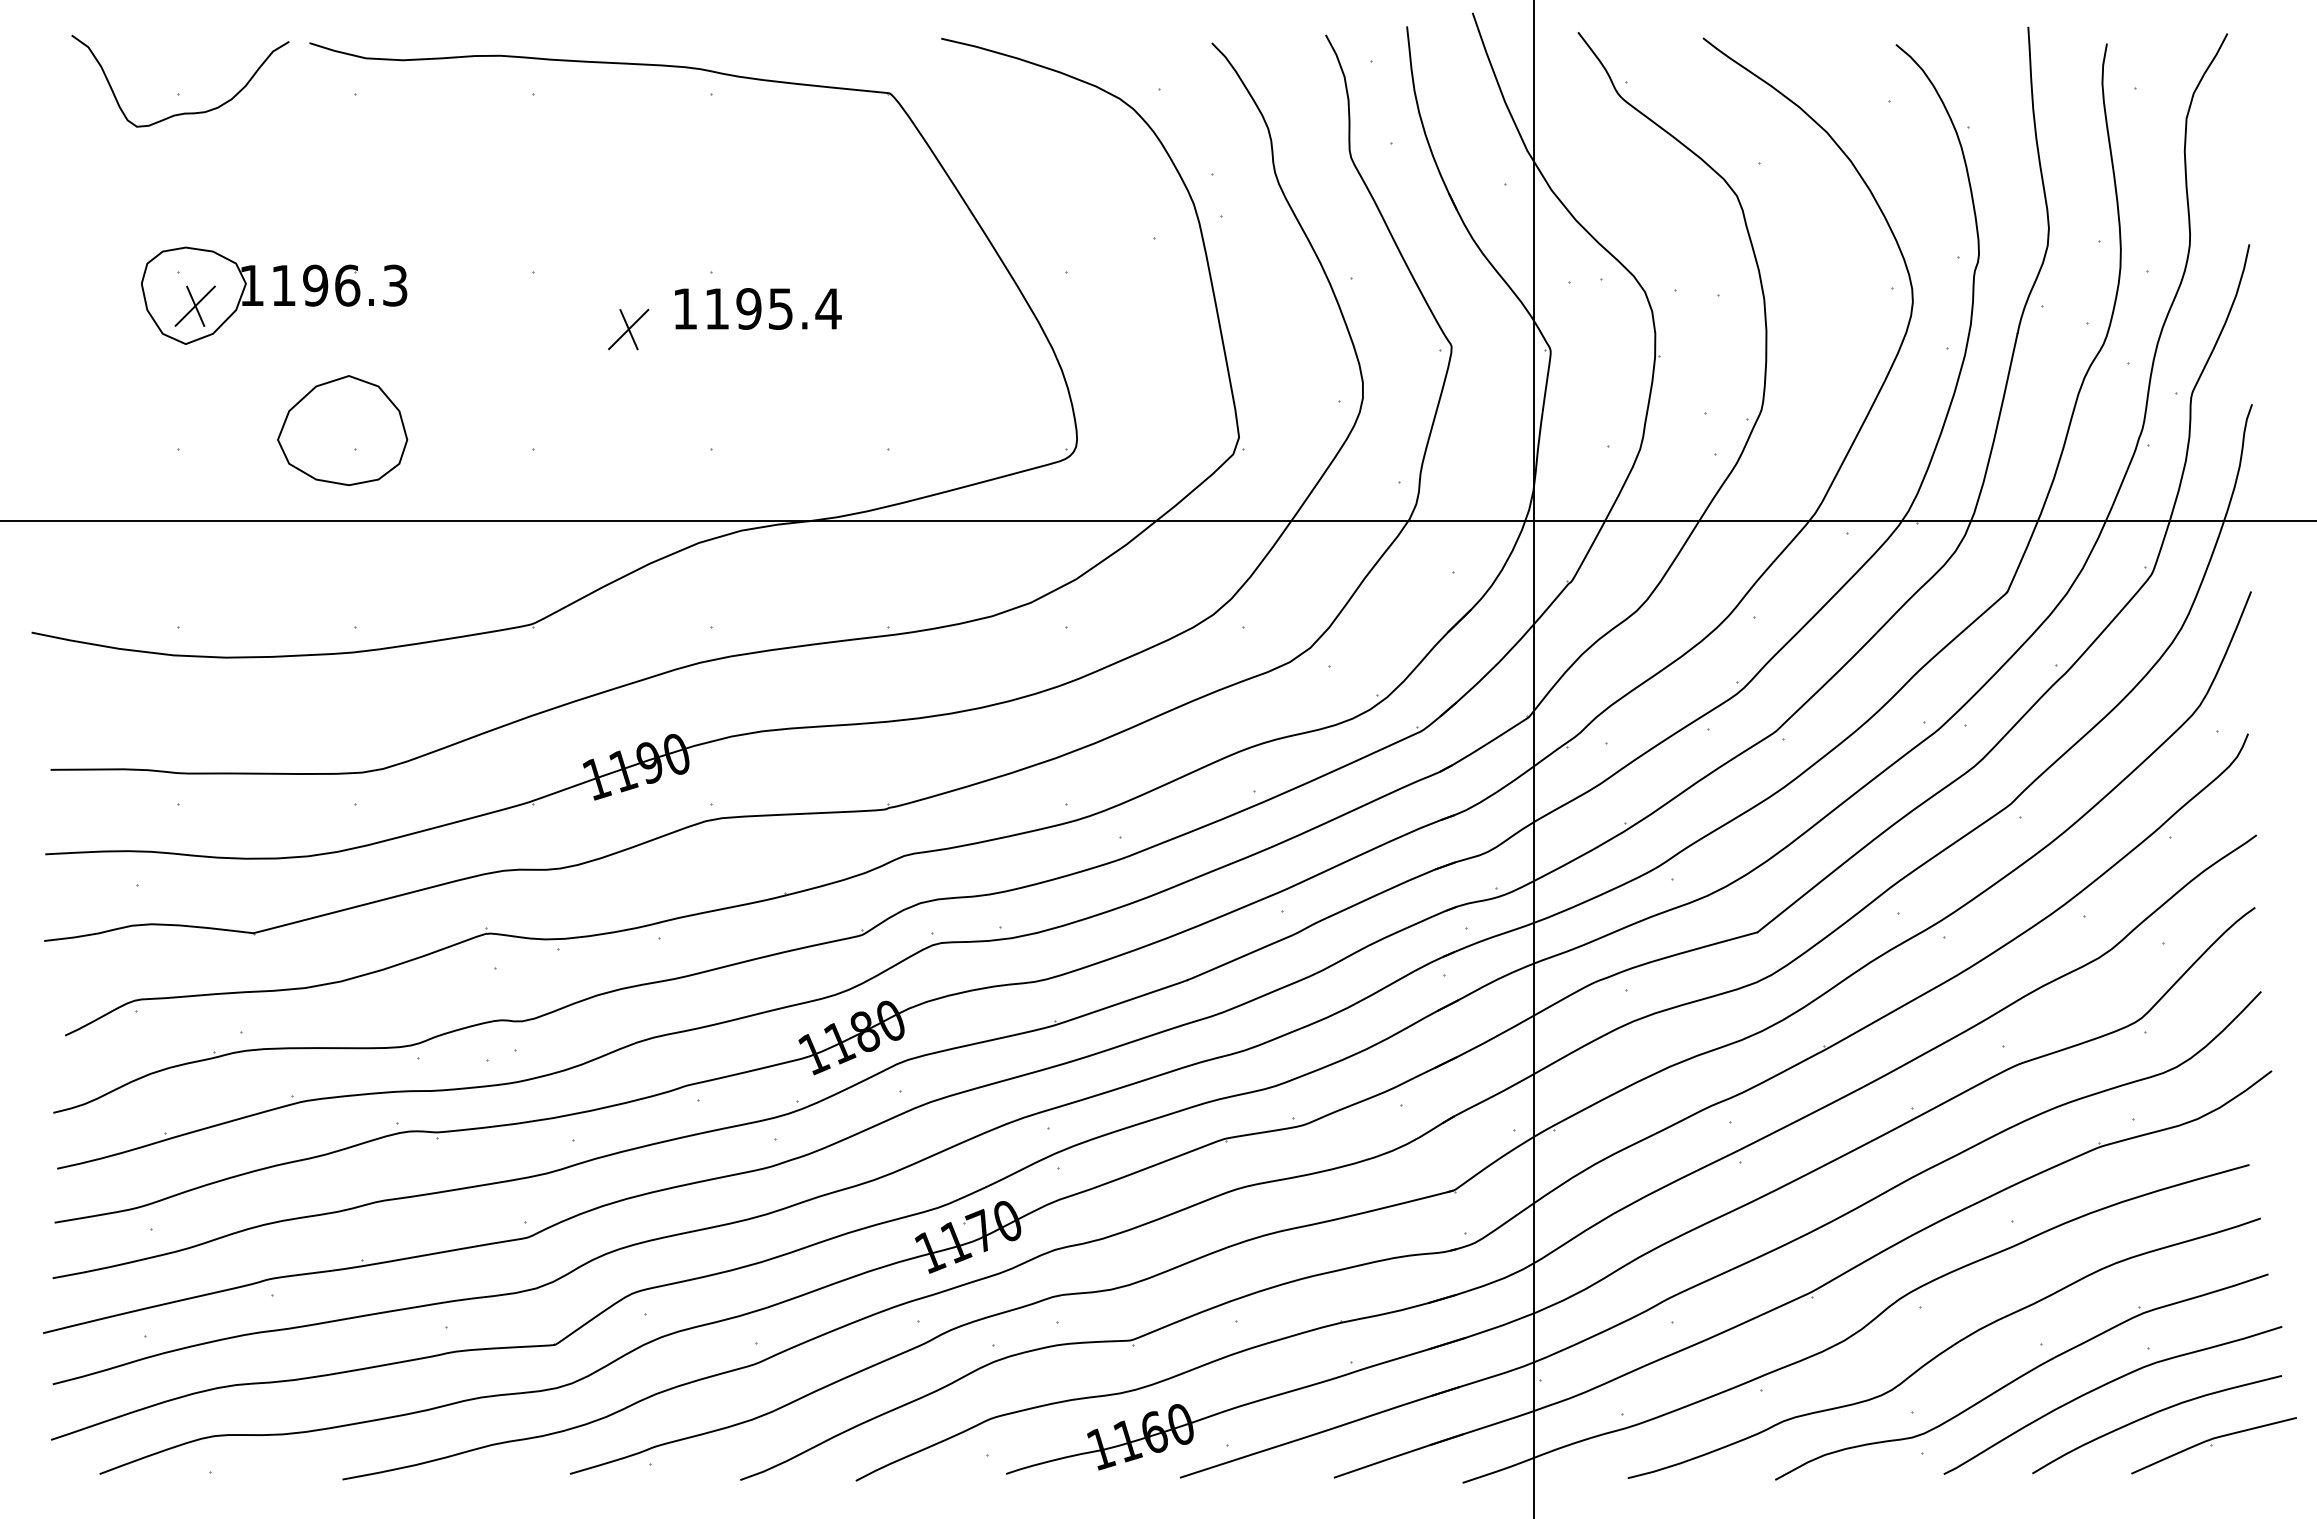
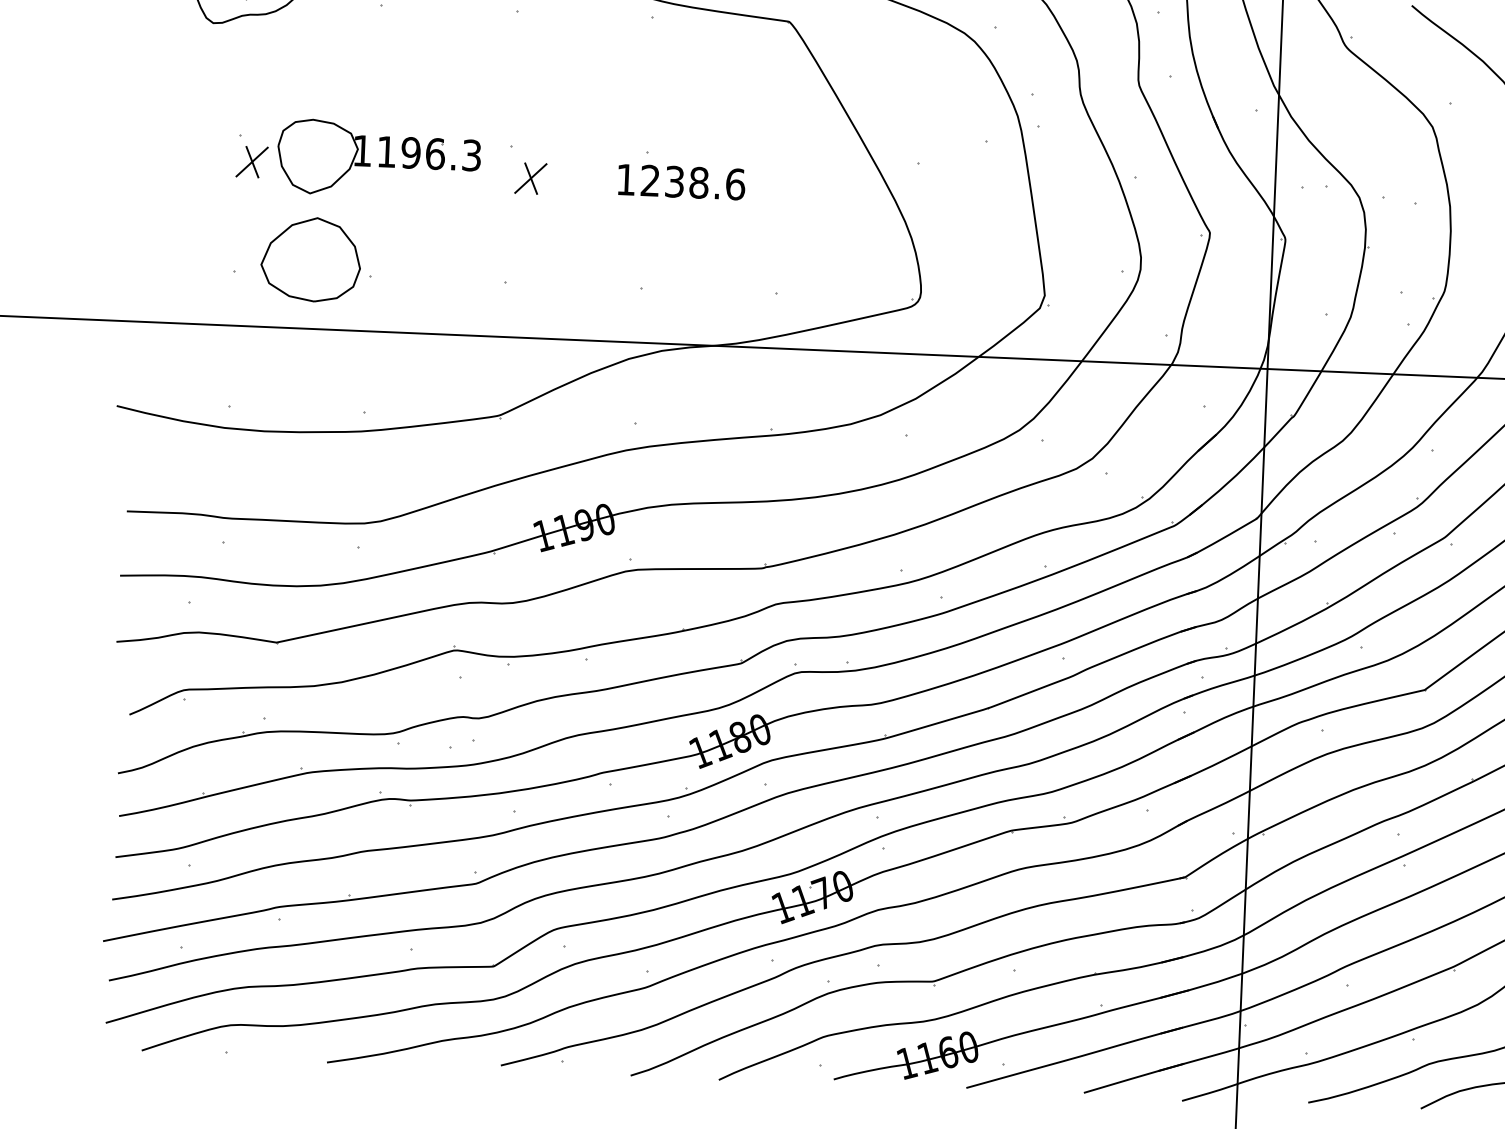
part: (274, 295) -> (379, 159), moved
text: (773, 308) -> (693, 182), 1195.4 -> 1238.6
part: (628, 329) -> (530, 178), moved
part: (342, 430) -> (310, 259), moved

